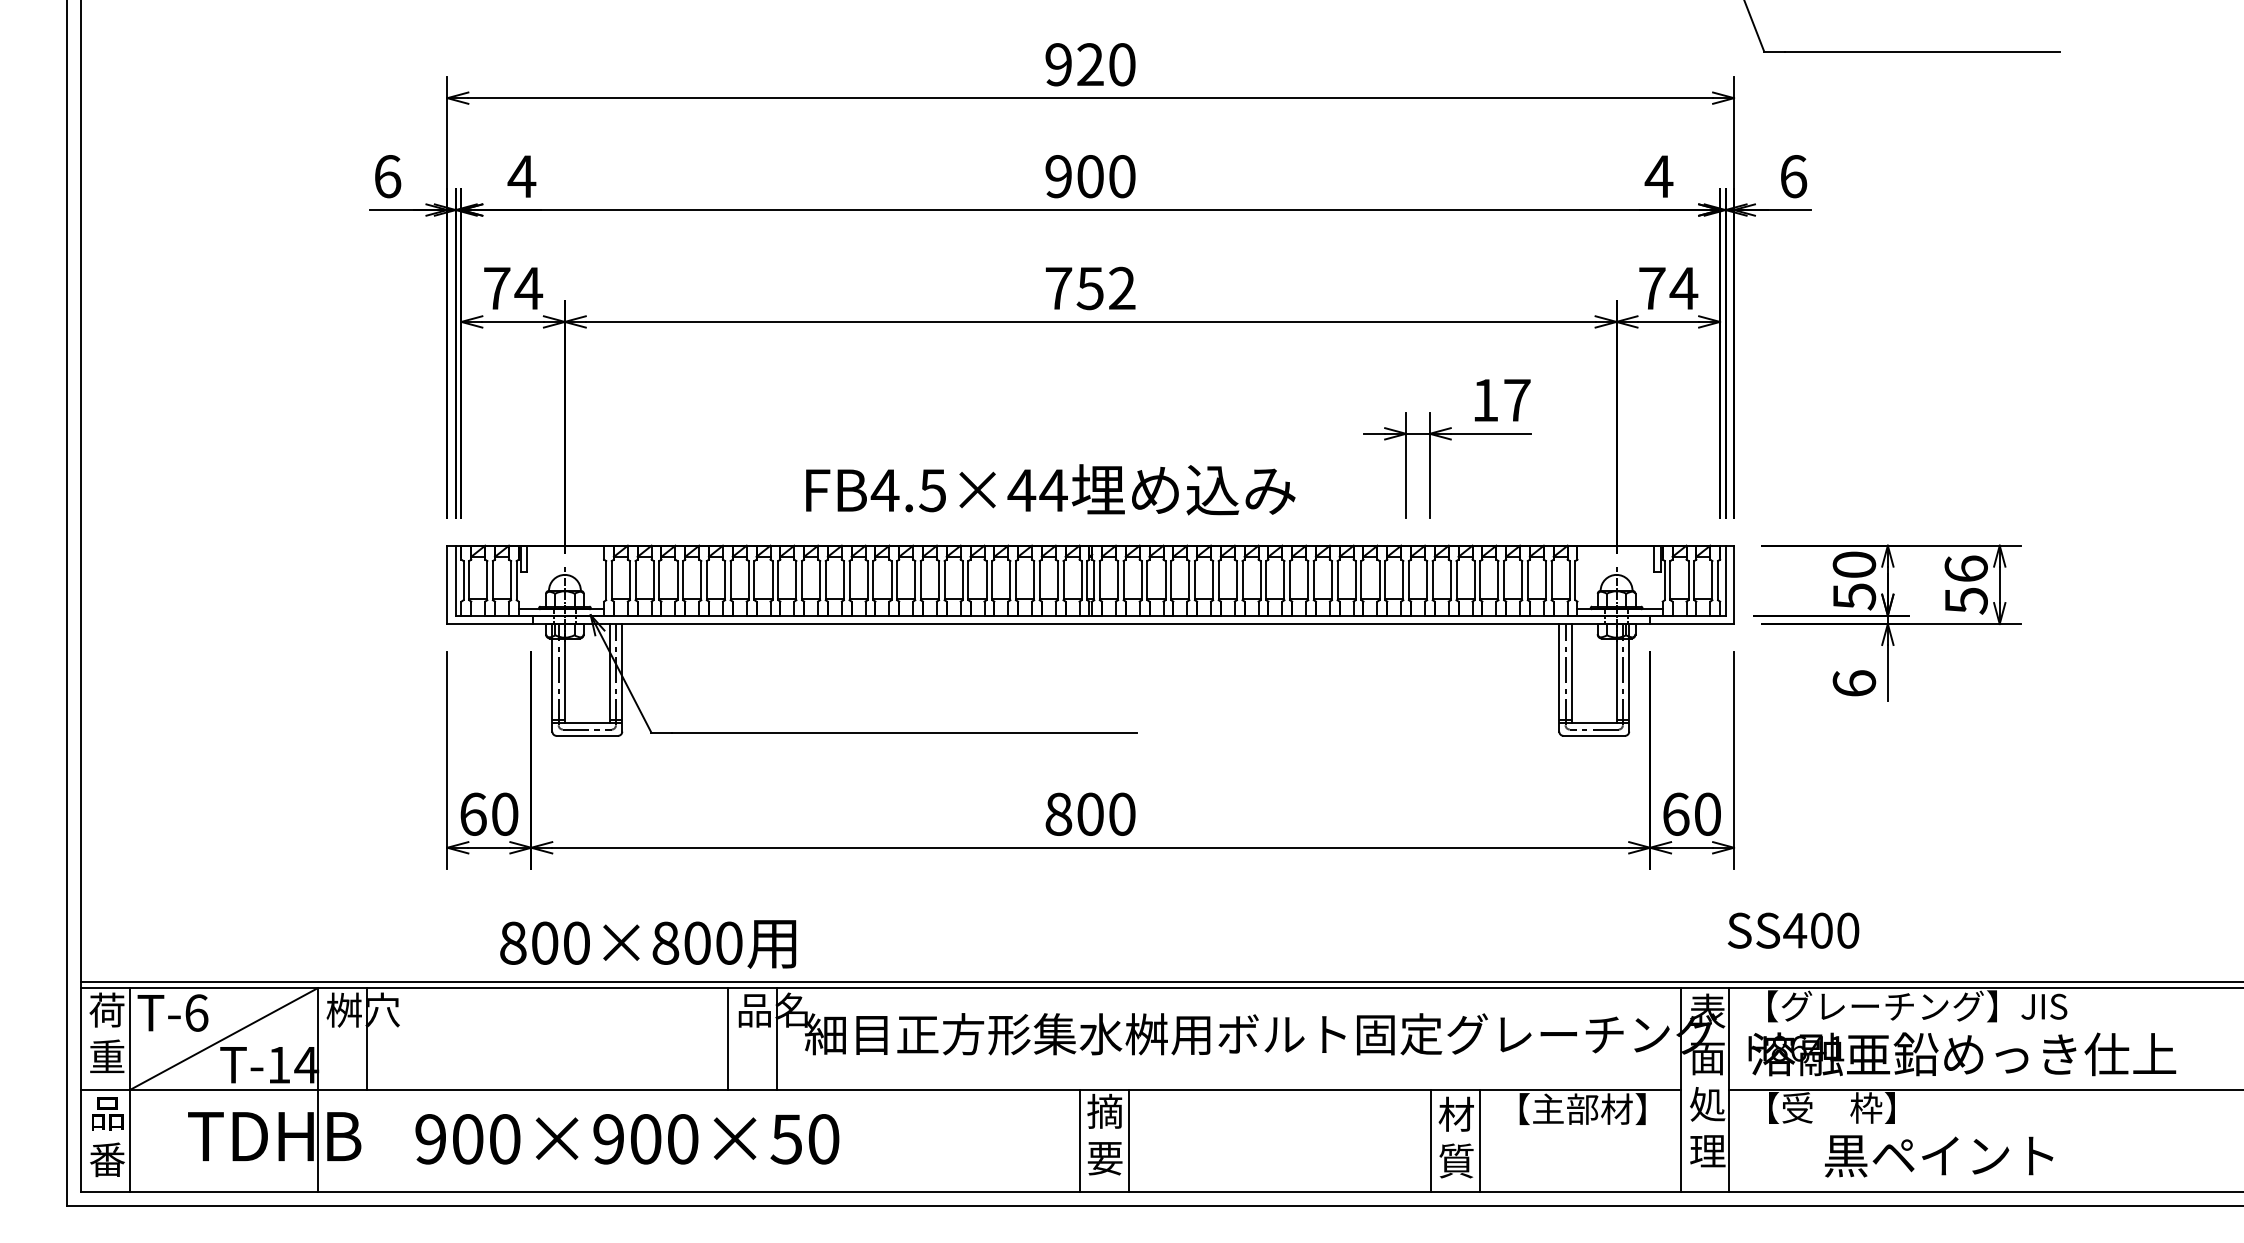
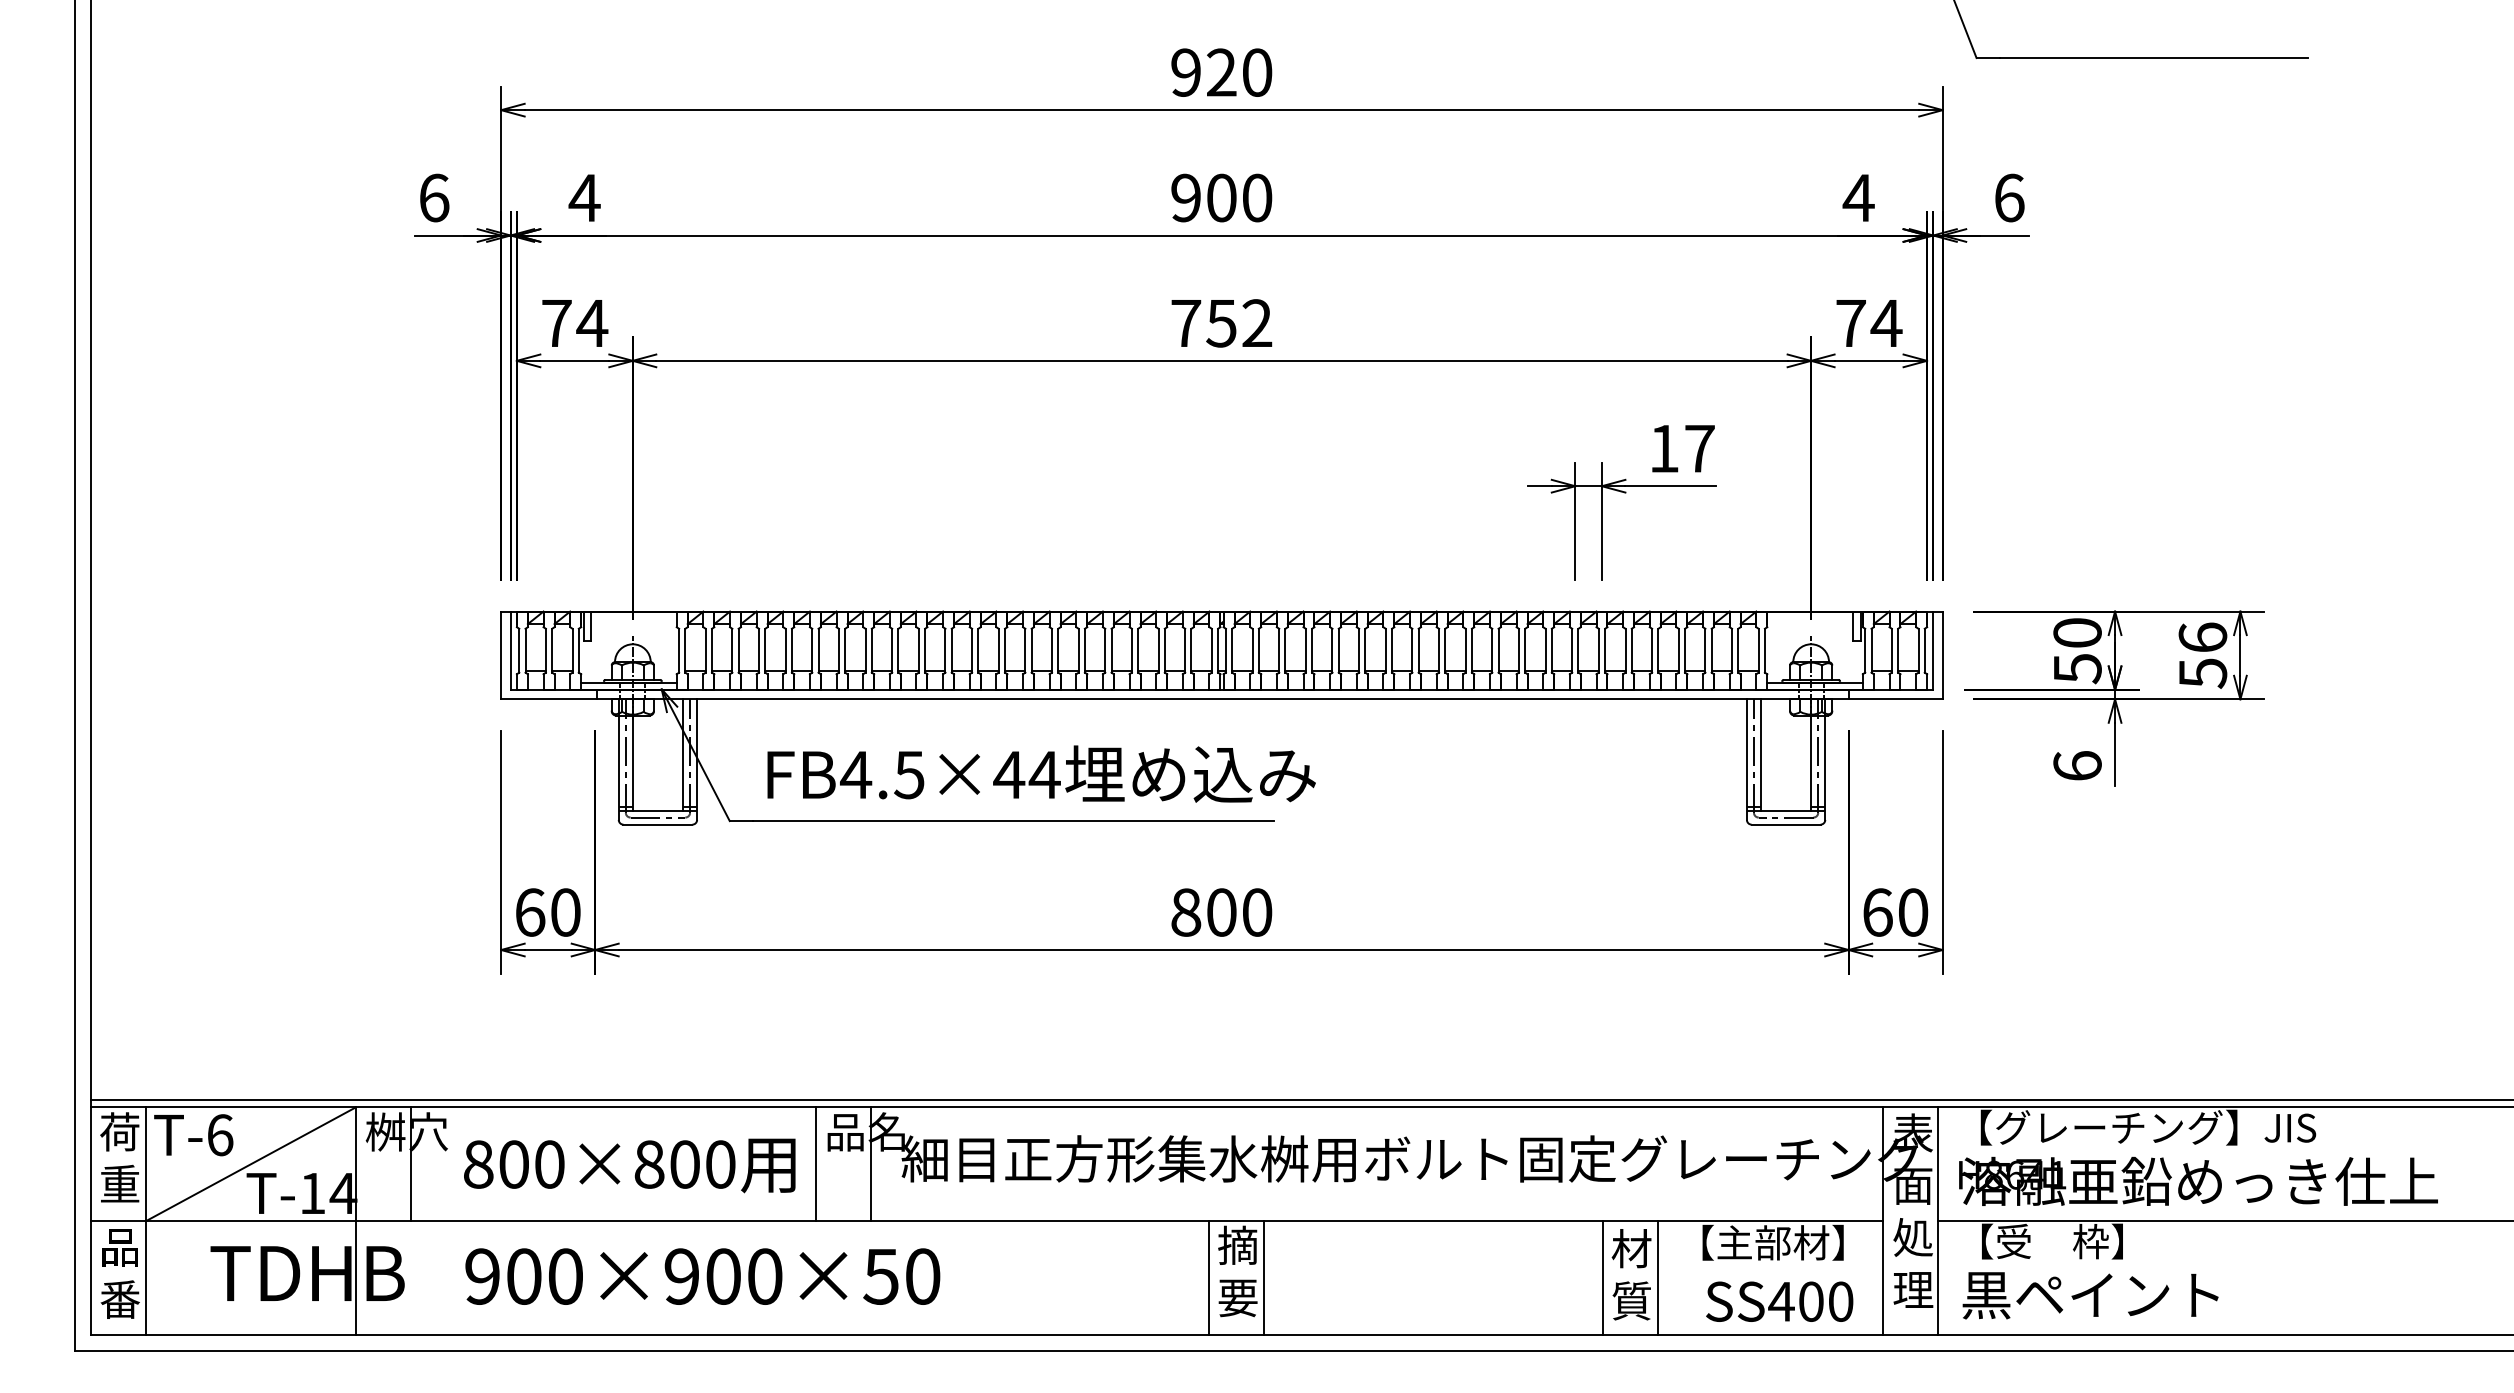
text: (1050, 489) -> (1041, 773), moved
text: (1793, 930) -> (1779, 1301), moved
text: (648, 944) -> (630, 1165), moved
text: (1939, 1156) -> (2091, 1295), moved

